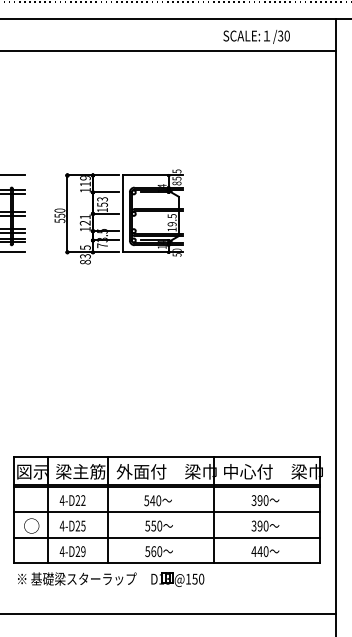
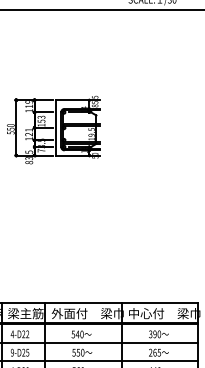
text: (61, 525) -> (11, 352), 4-D25 -> 9-D25
text: (259, 525) -> (154, 352), 390 -> 265

